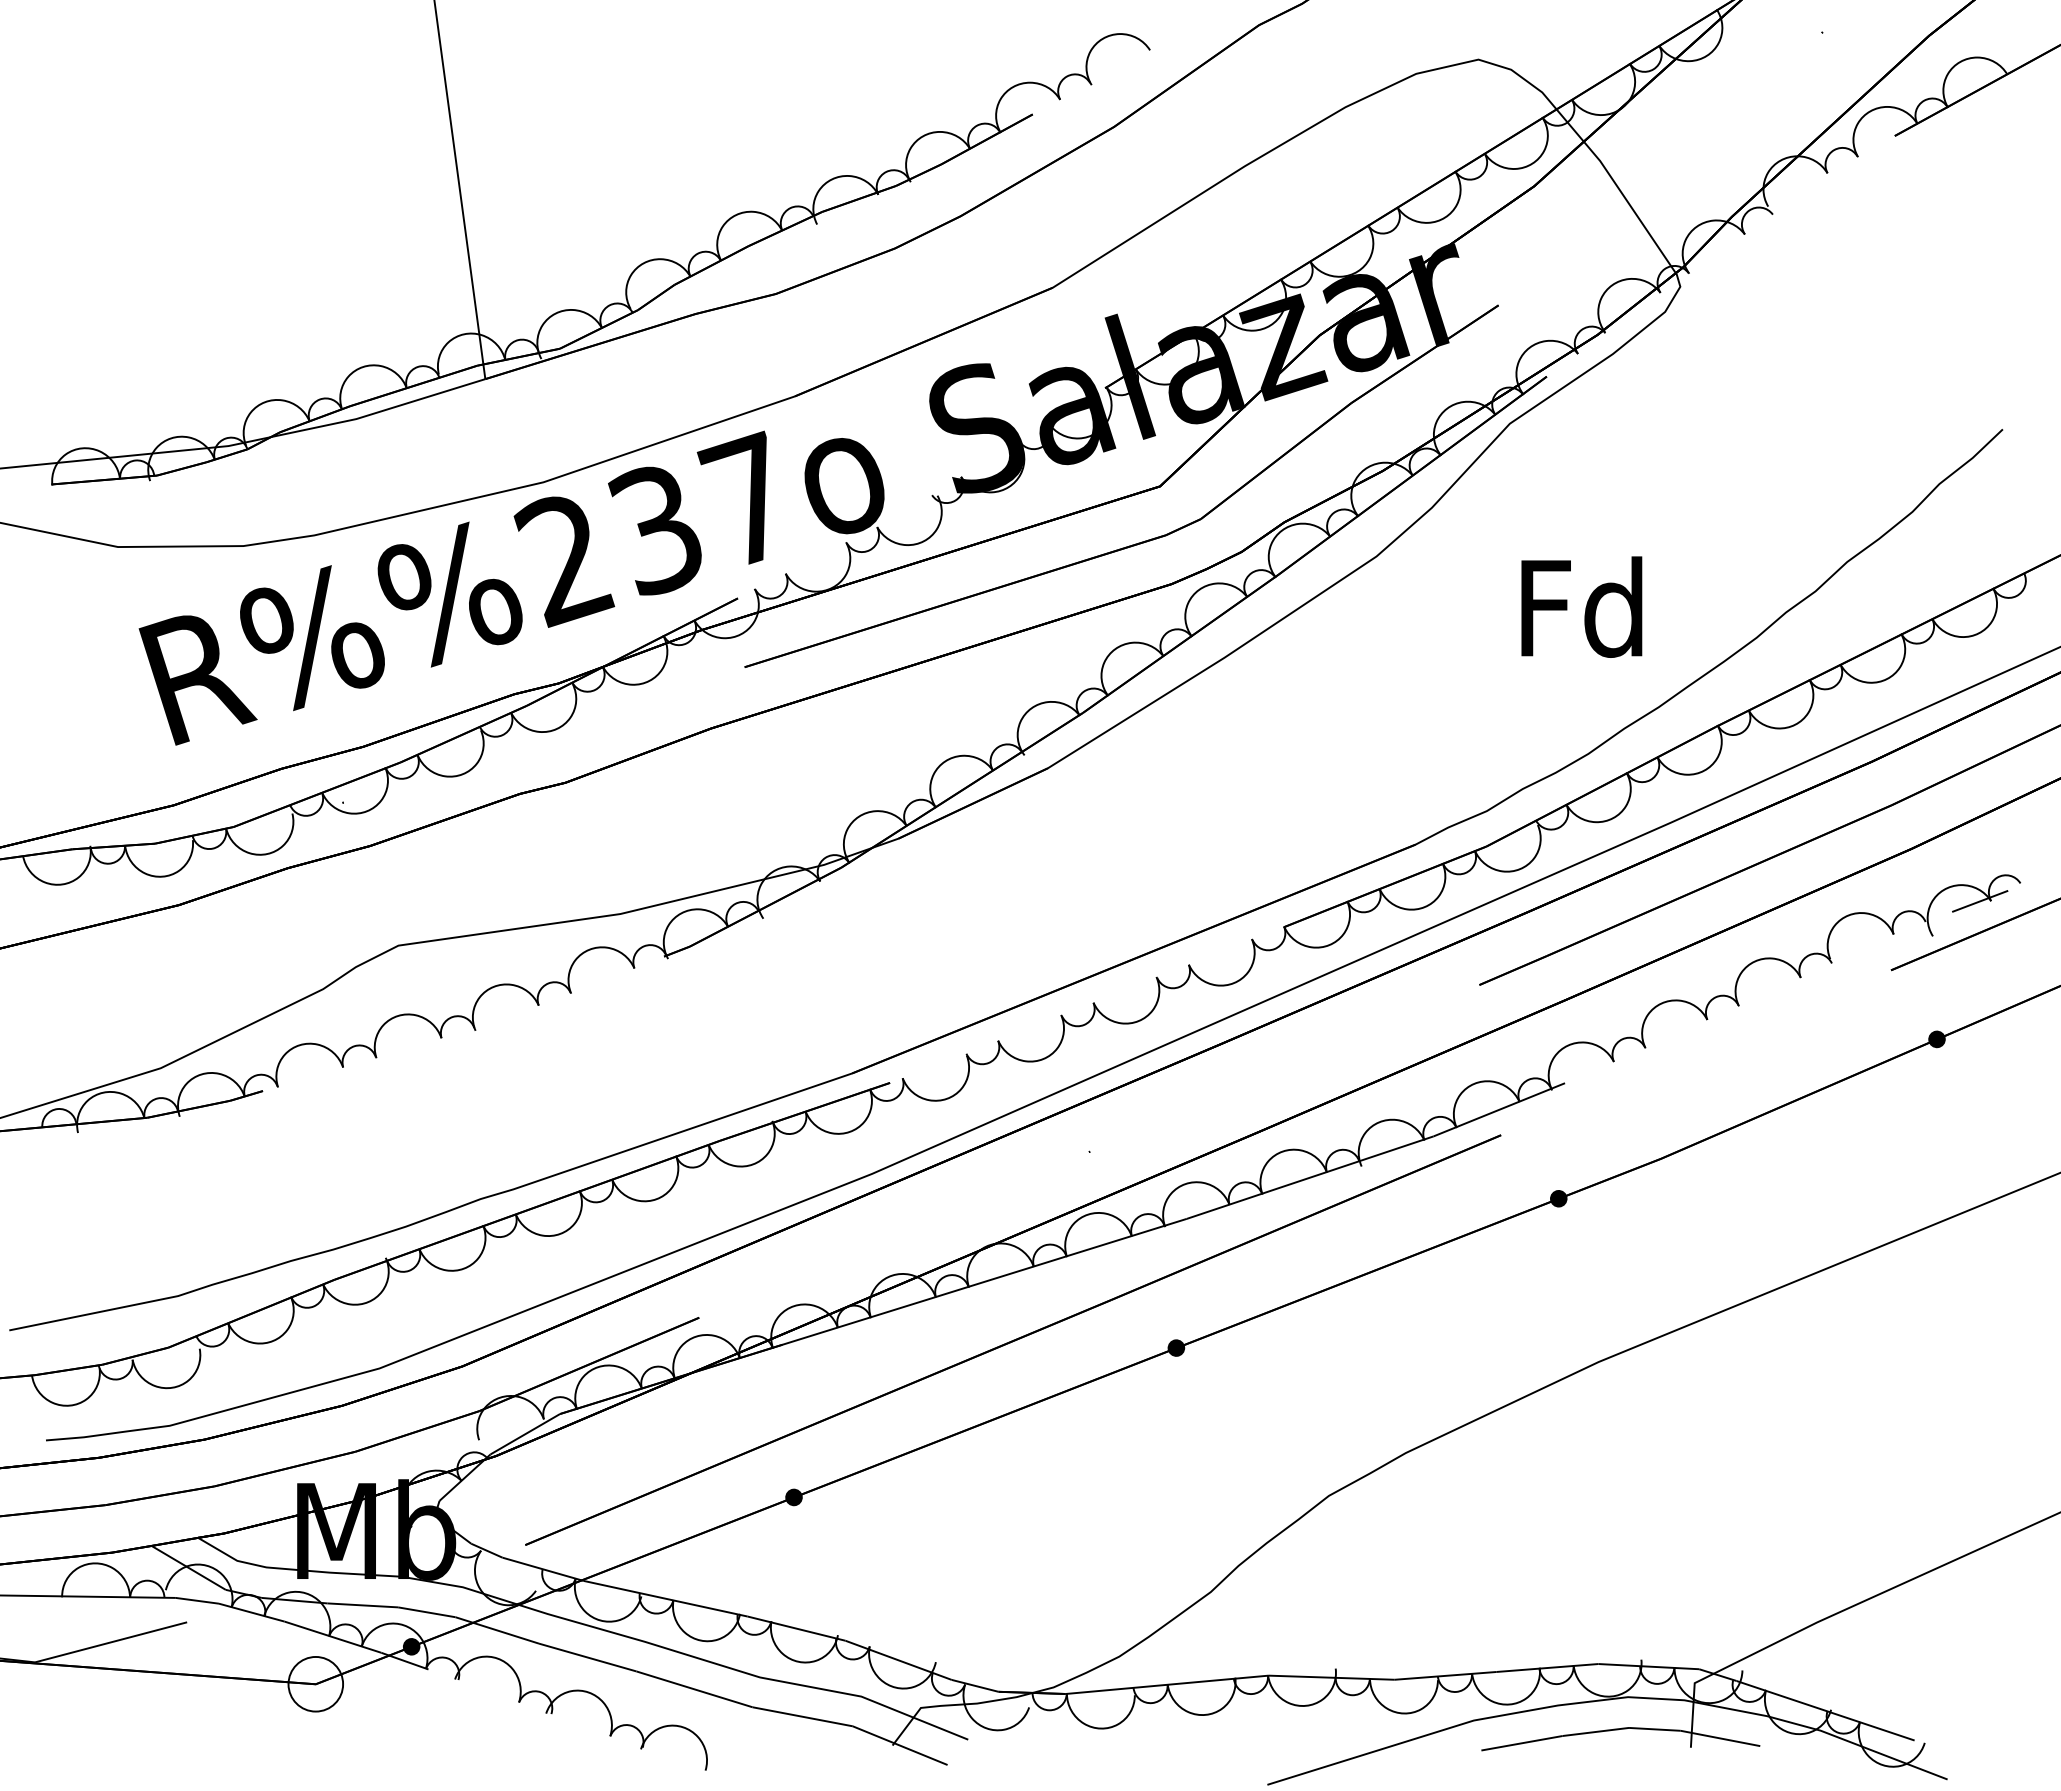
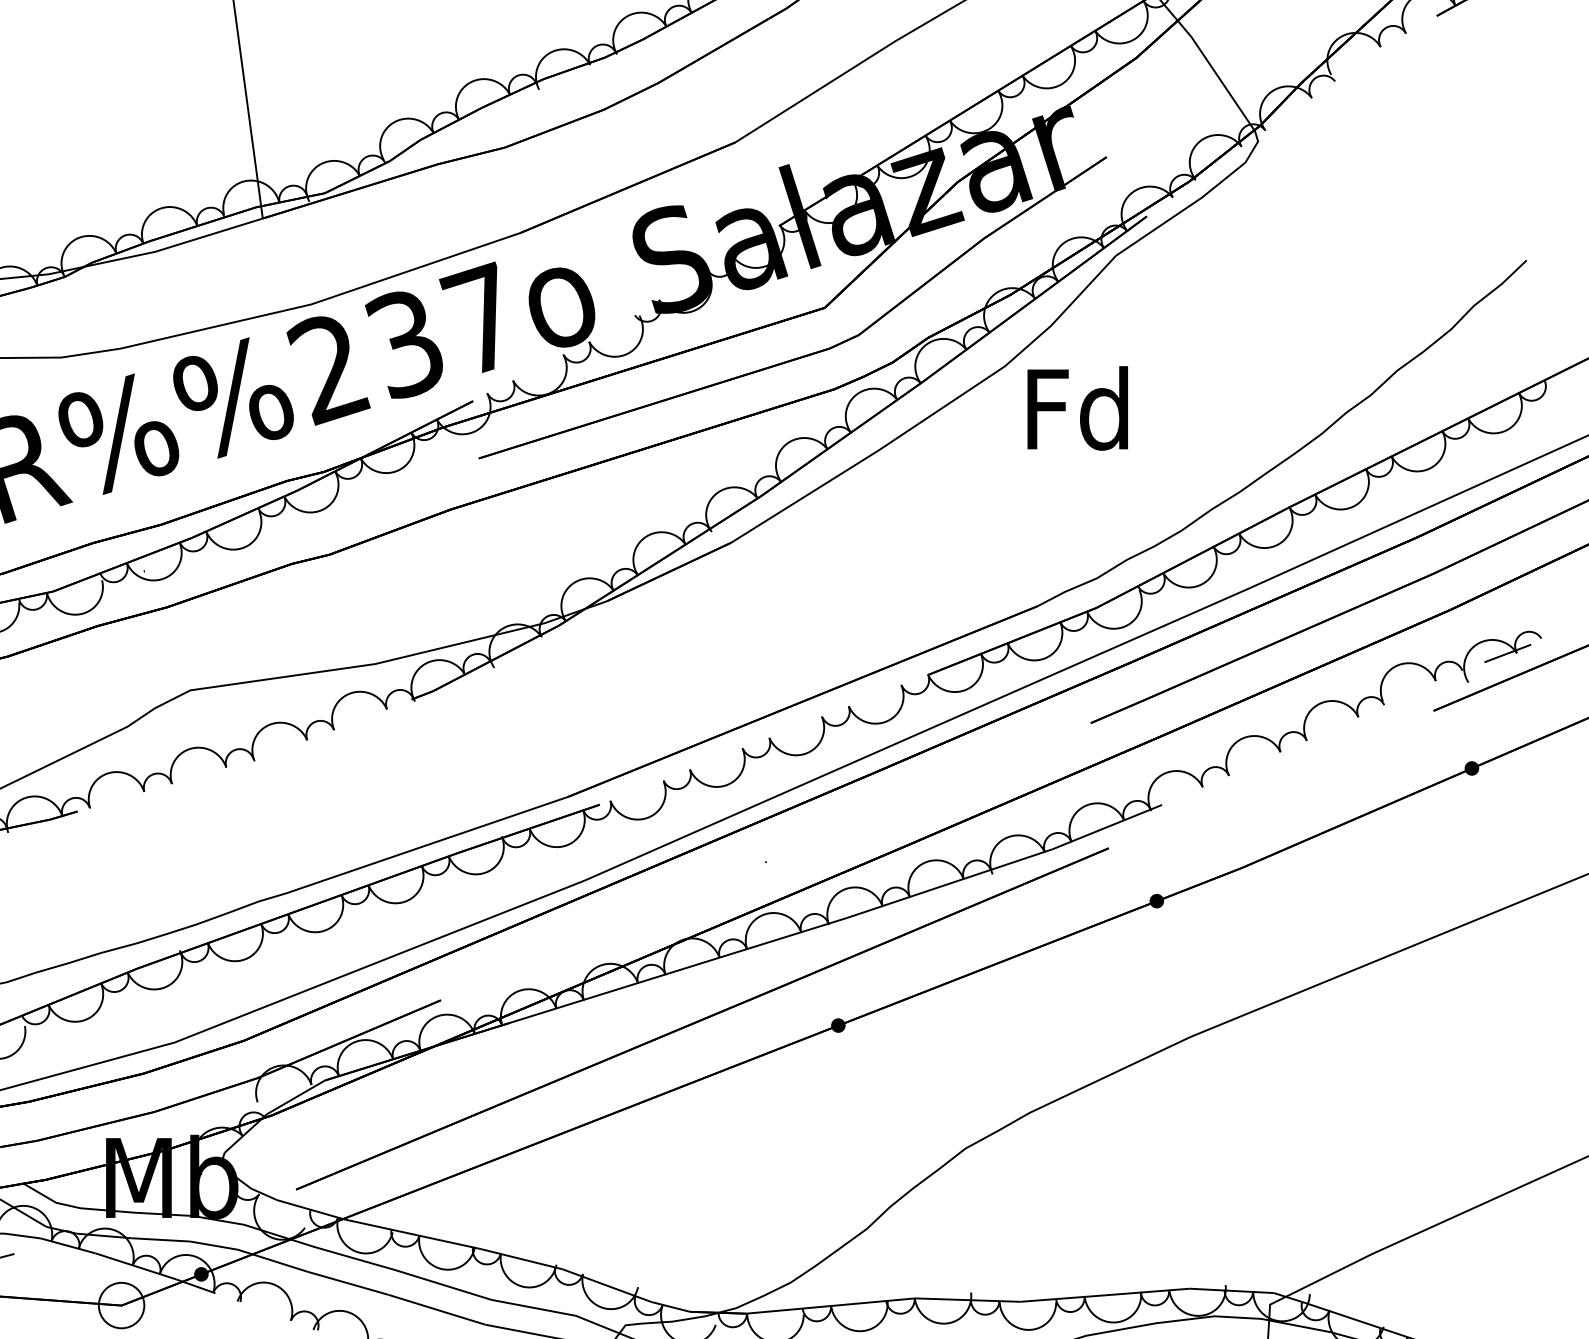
text: (1581, 606) -> (1077, 407), moved
fill: (793, 1497) -> (519, 1150), removed

